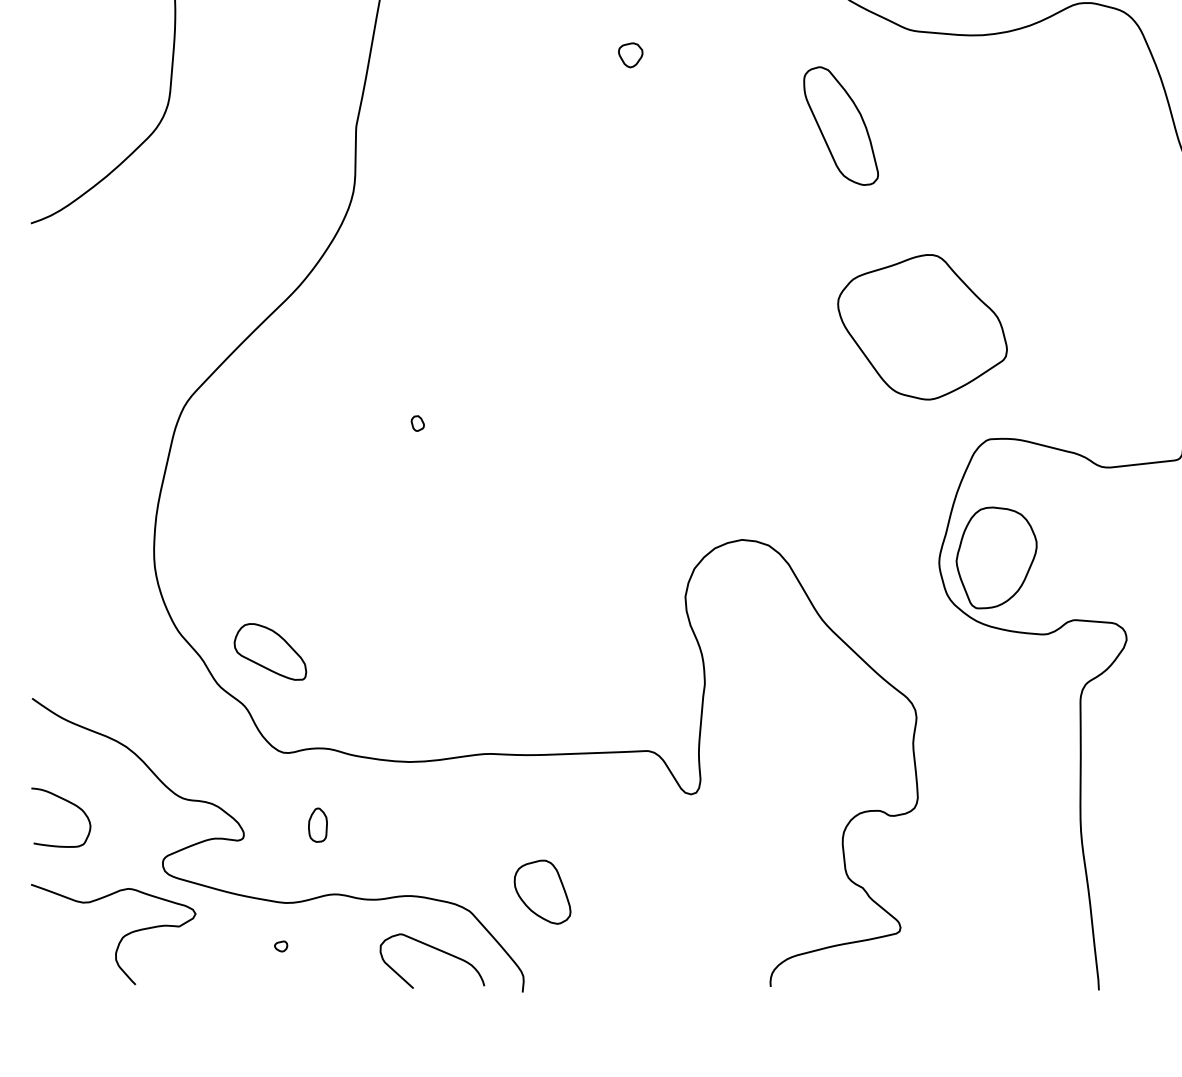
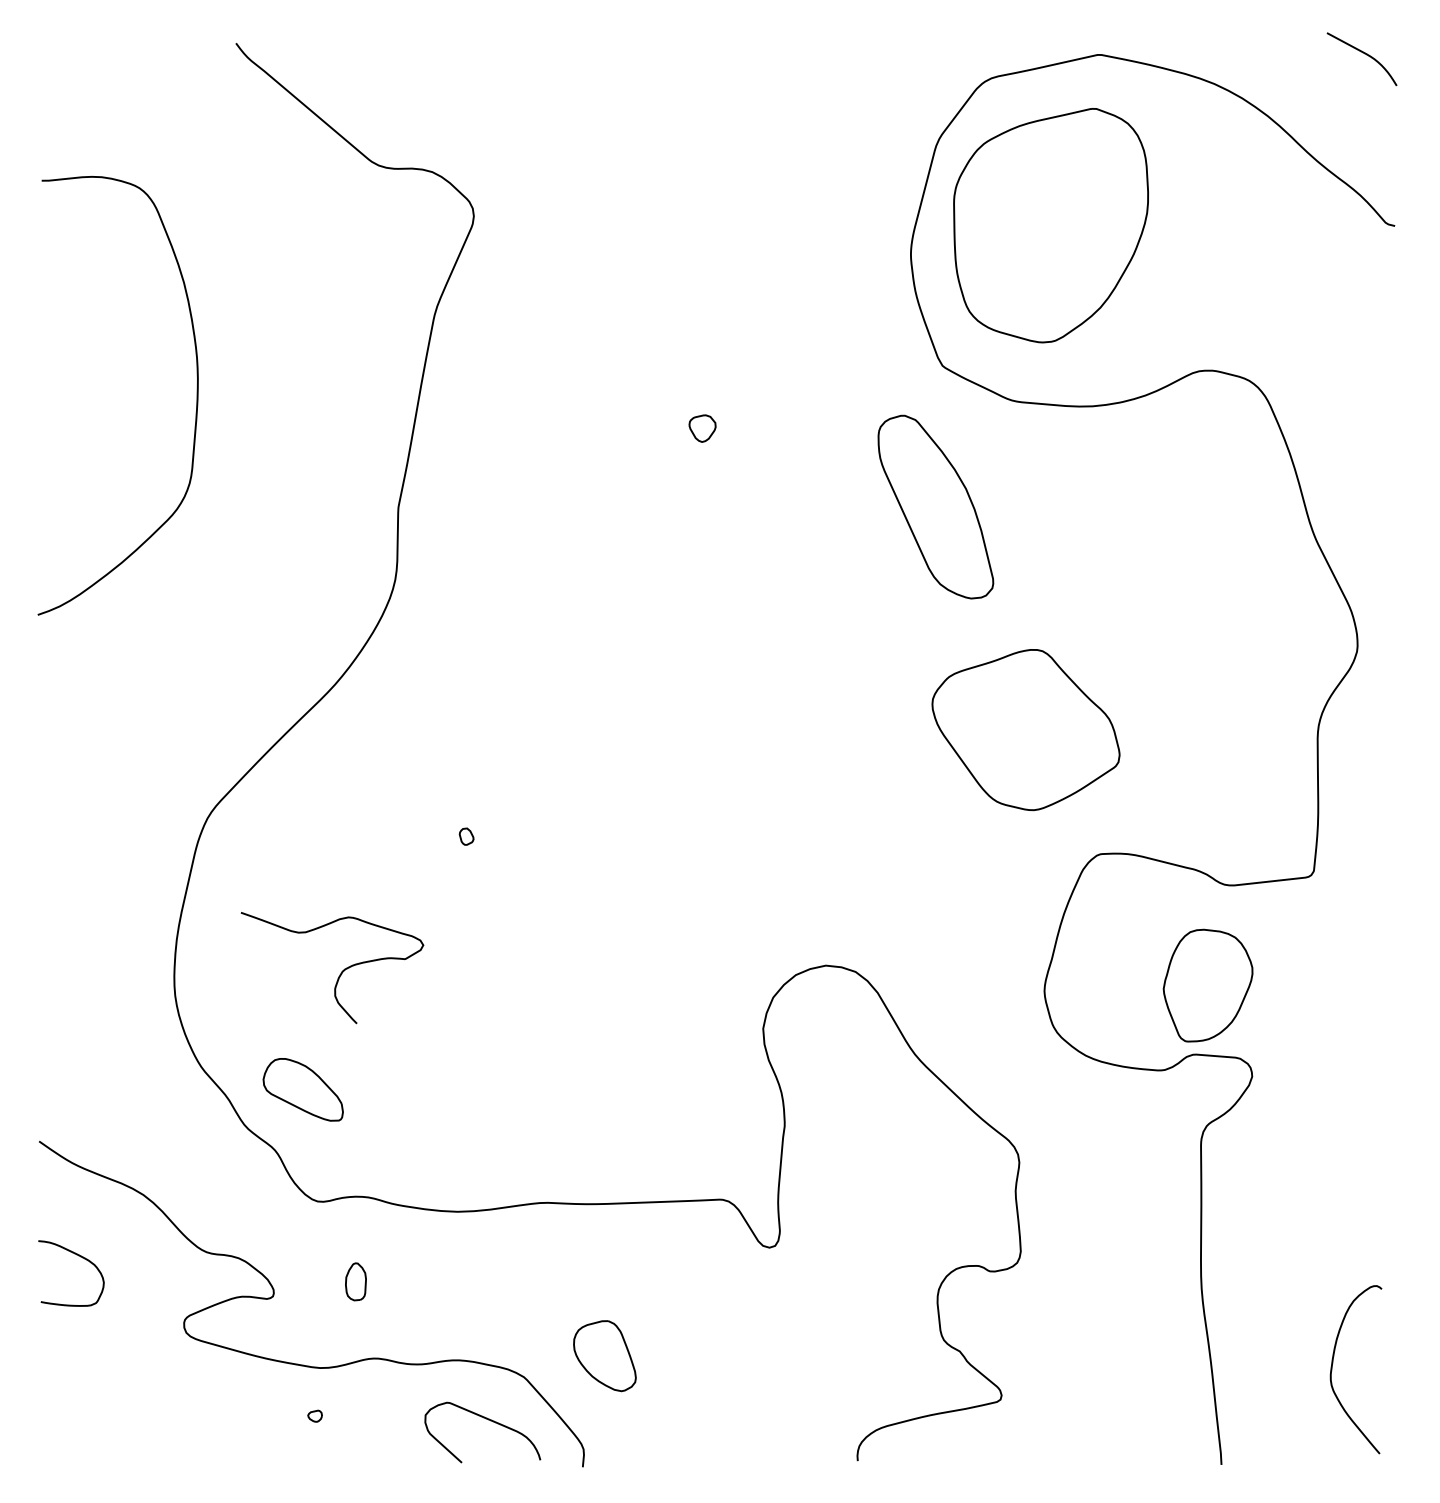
part: (840, 125) -> (935, 506), size x1.4
part: (996, 557) -> (1207, 985), moved
curve: (119, 940) -> (339, 974), moved

